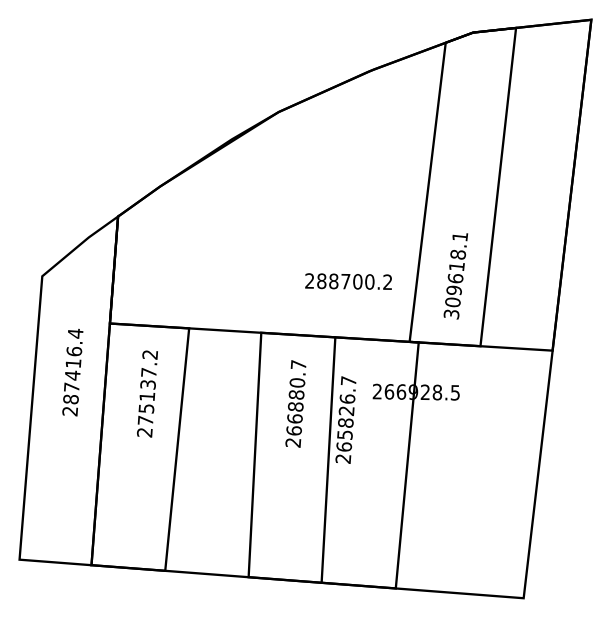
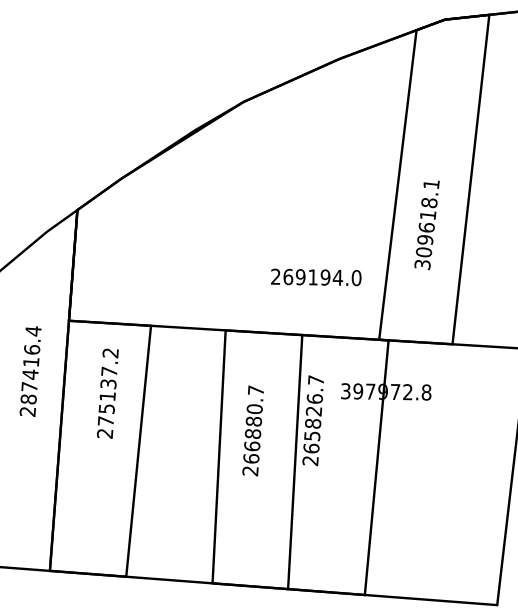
text: (455, 276) -> (426, 225), moved
text: (354, 281) -> (322, 277), 288700.2 -> 269194.0
text: (416, 392) -> (386, 392), 266928.5 -> 397972.8
text: (295, 403) -> (252, 430), moved

